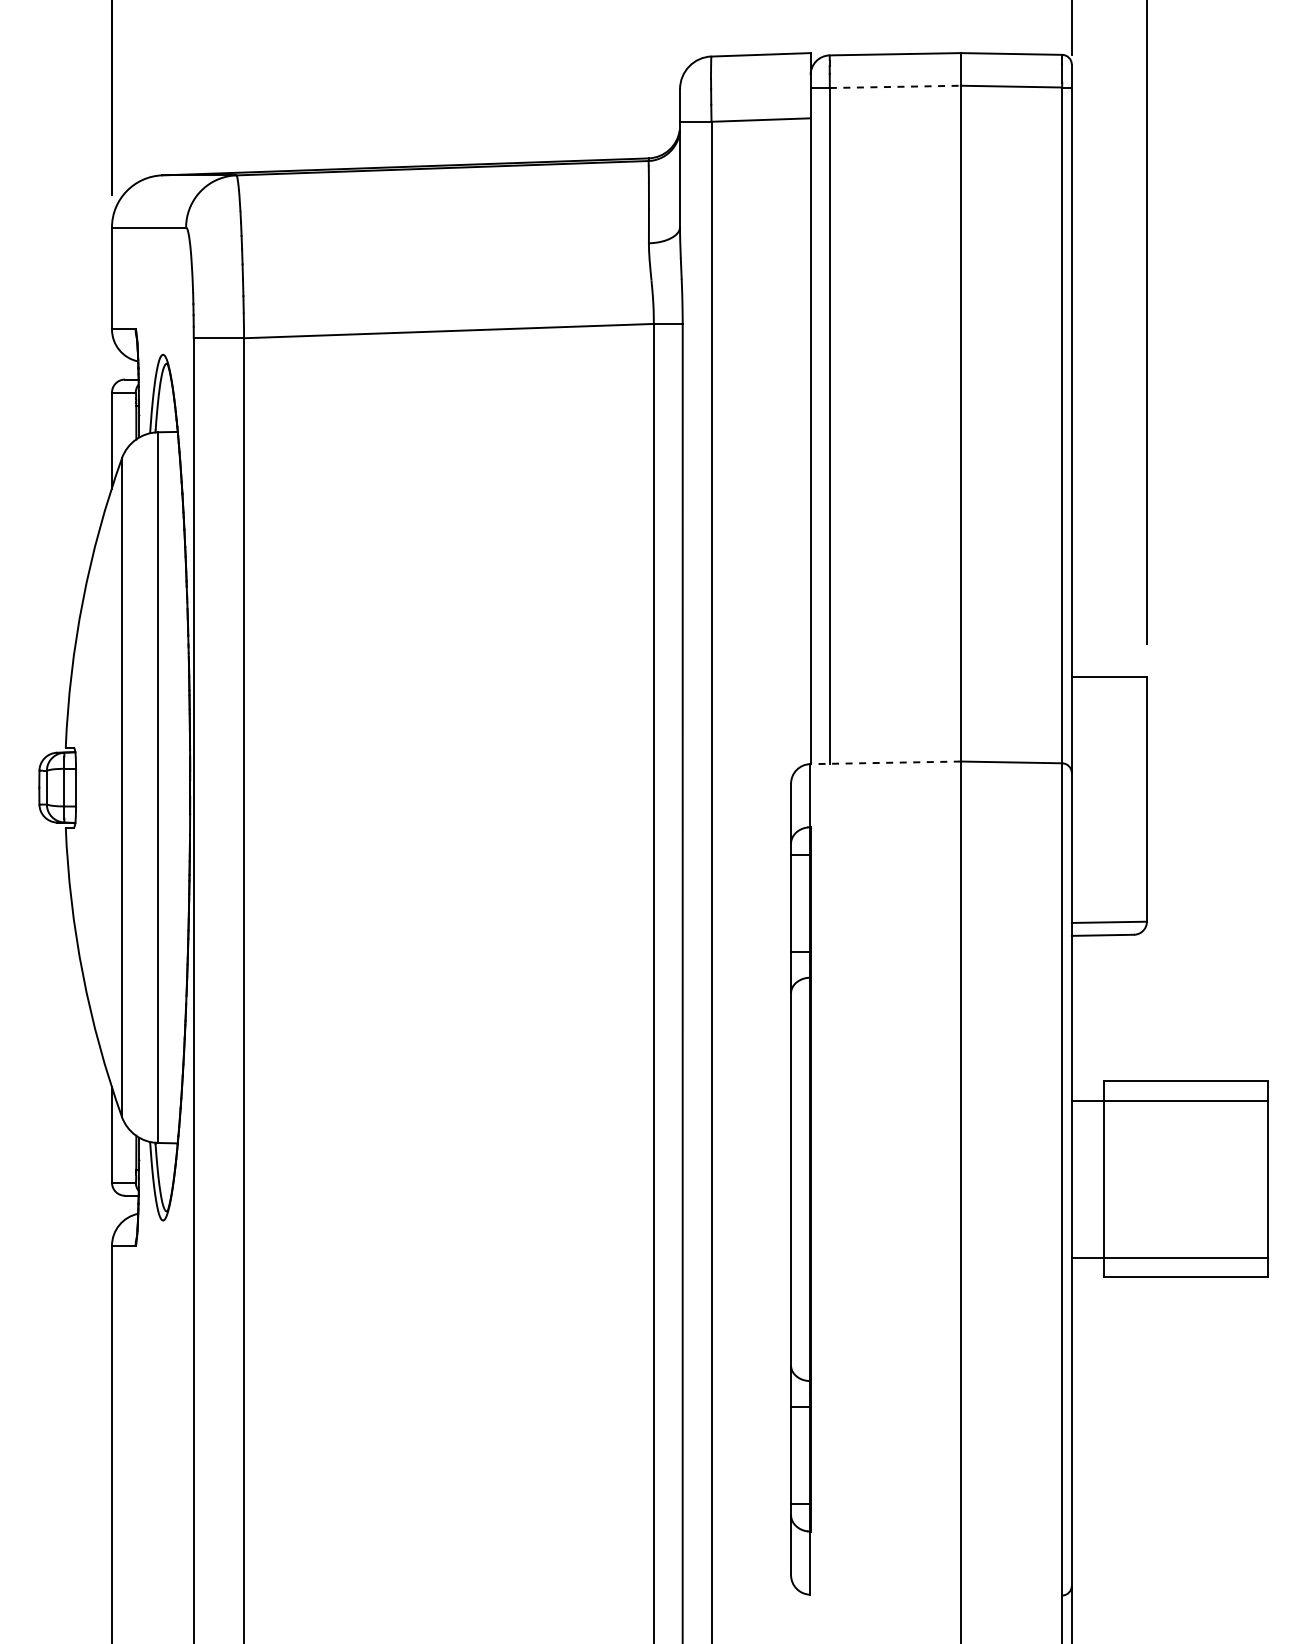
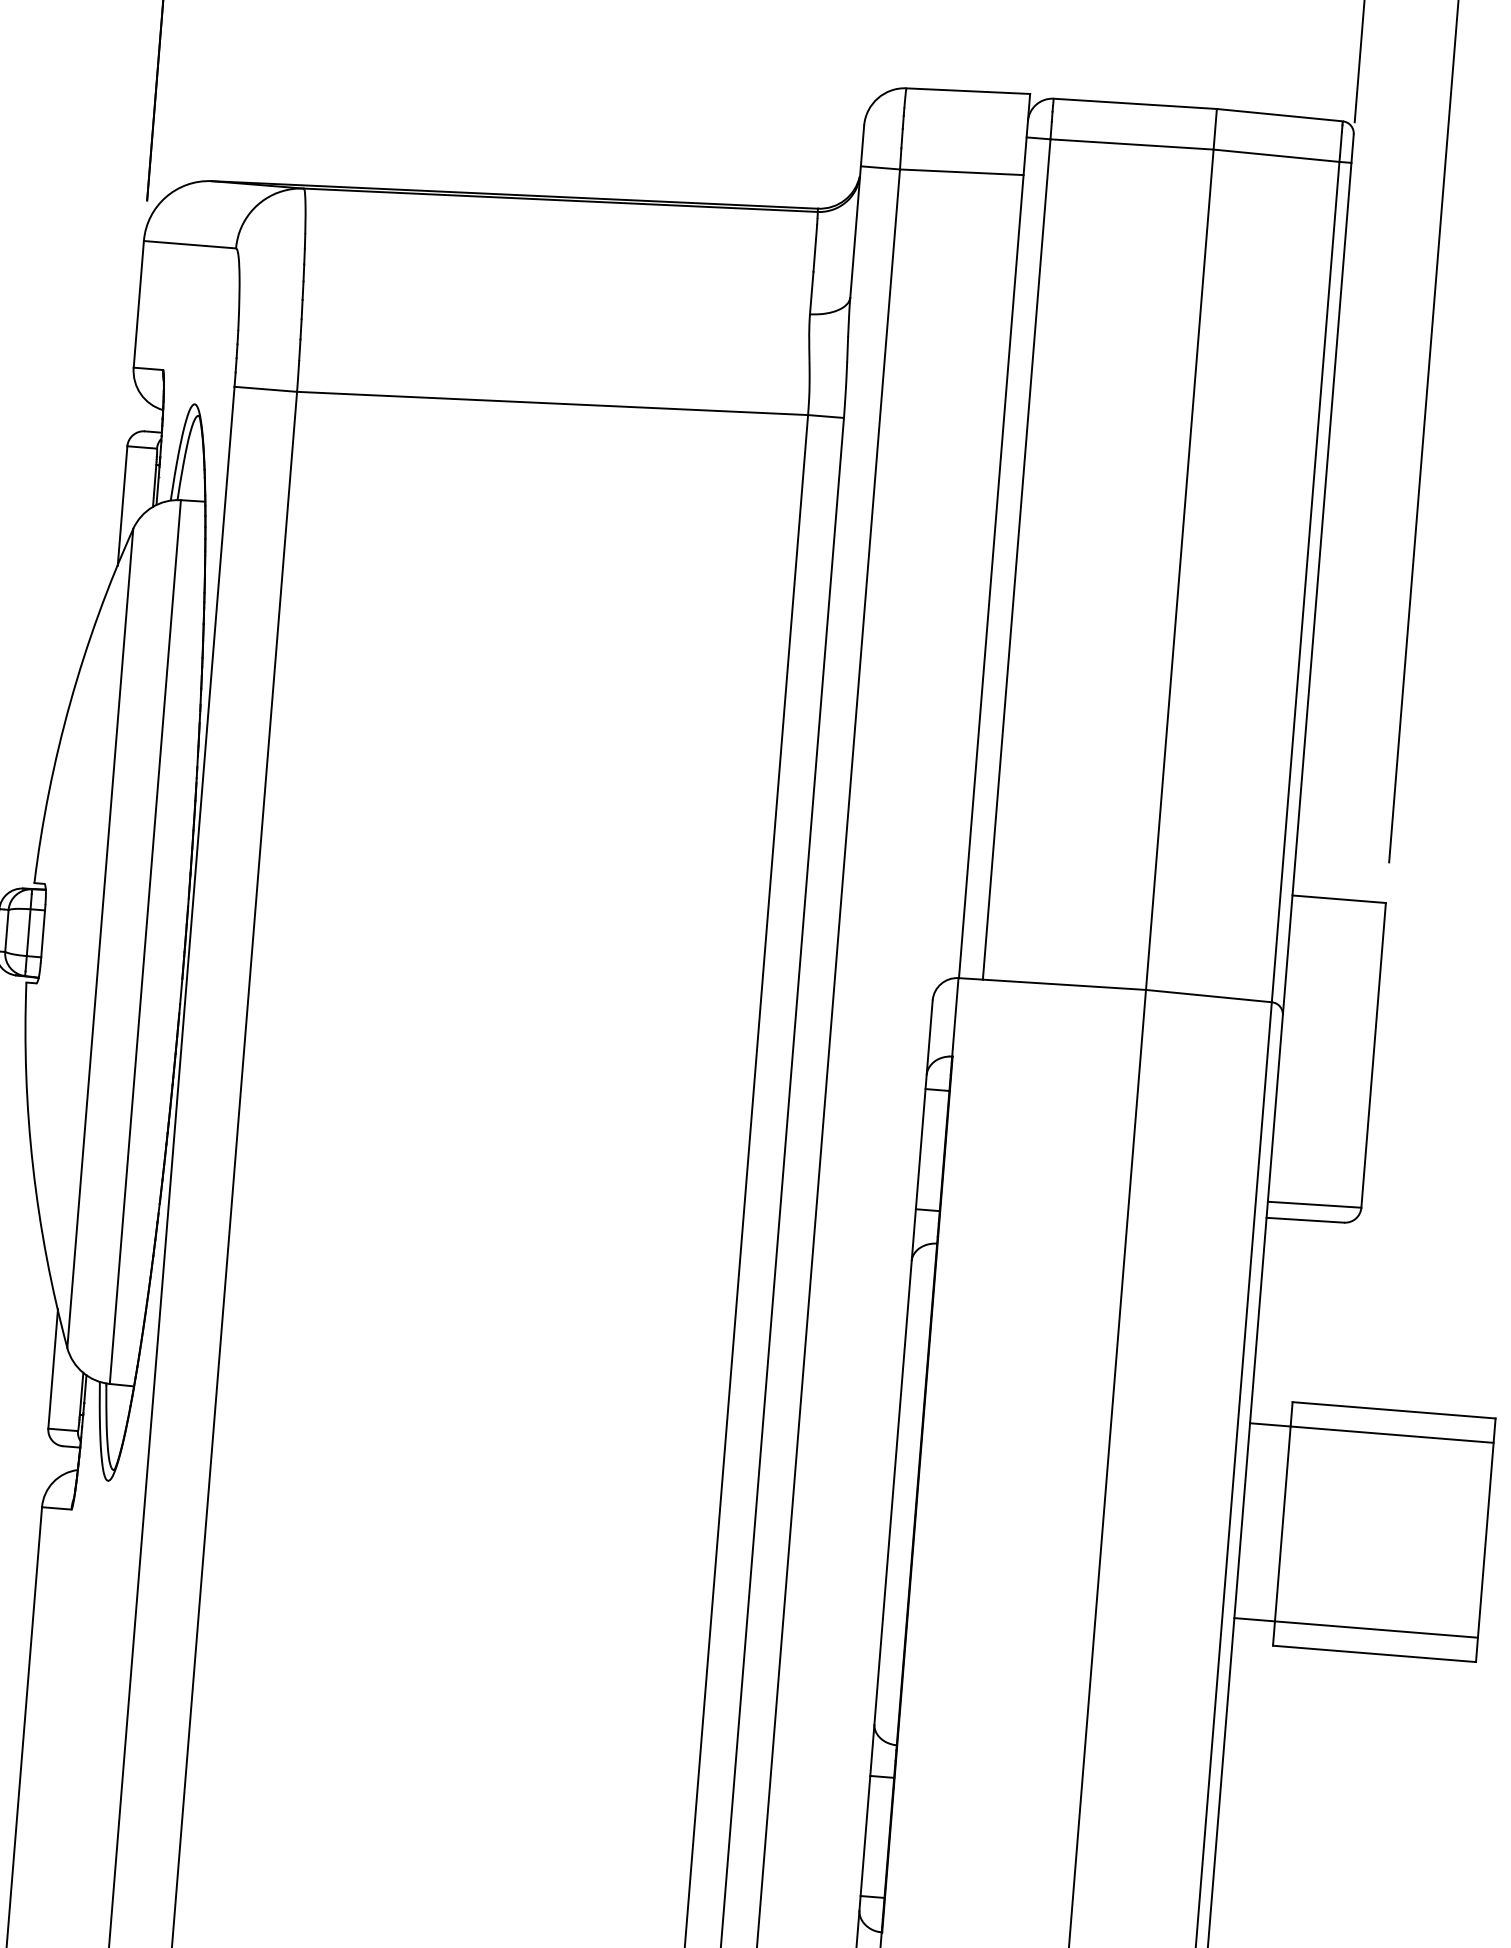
line: (895, 86) -> (1132, 143), dashed -> solid
line: (885, 762) -> (1052, 983), dashed -> solid

